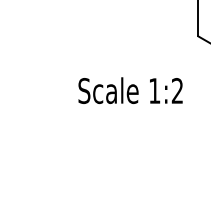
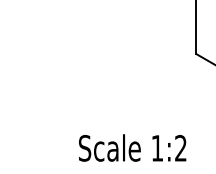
text: (130, 90) -> (132, 147), moved

